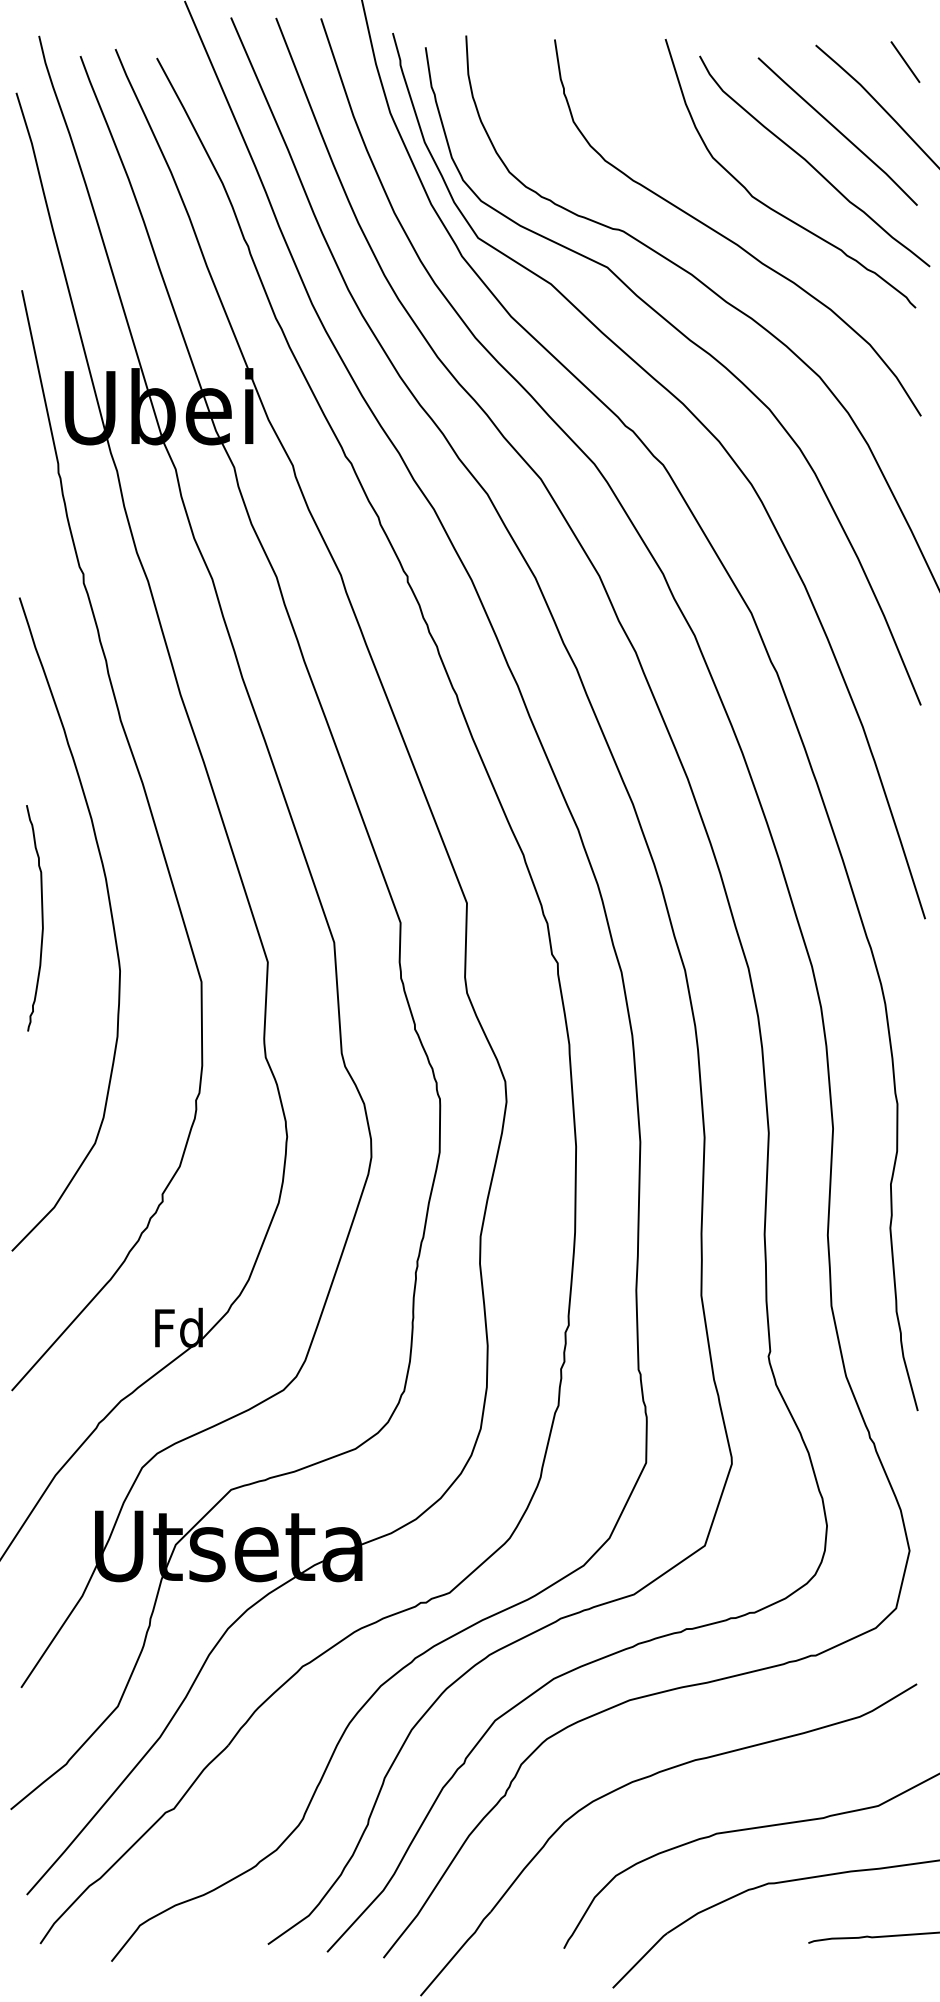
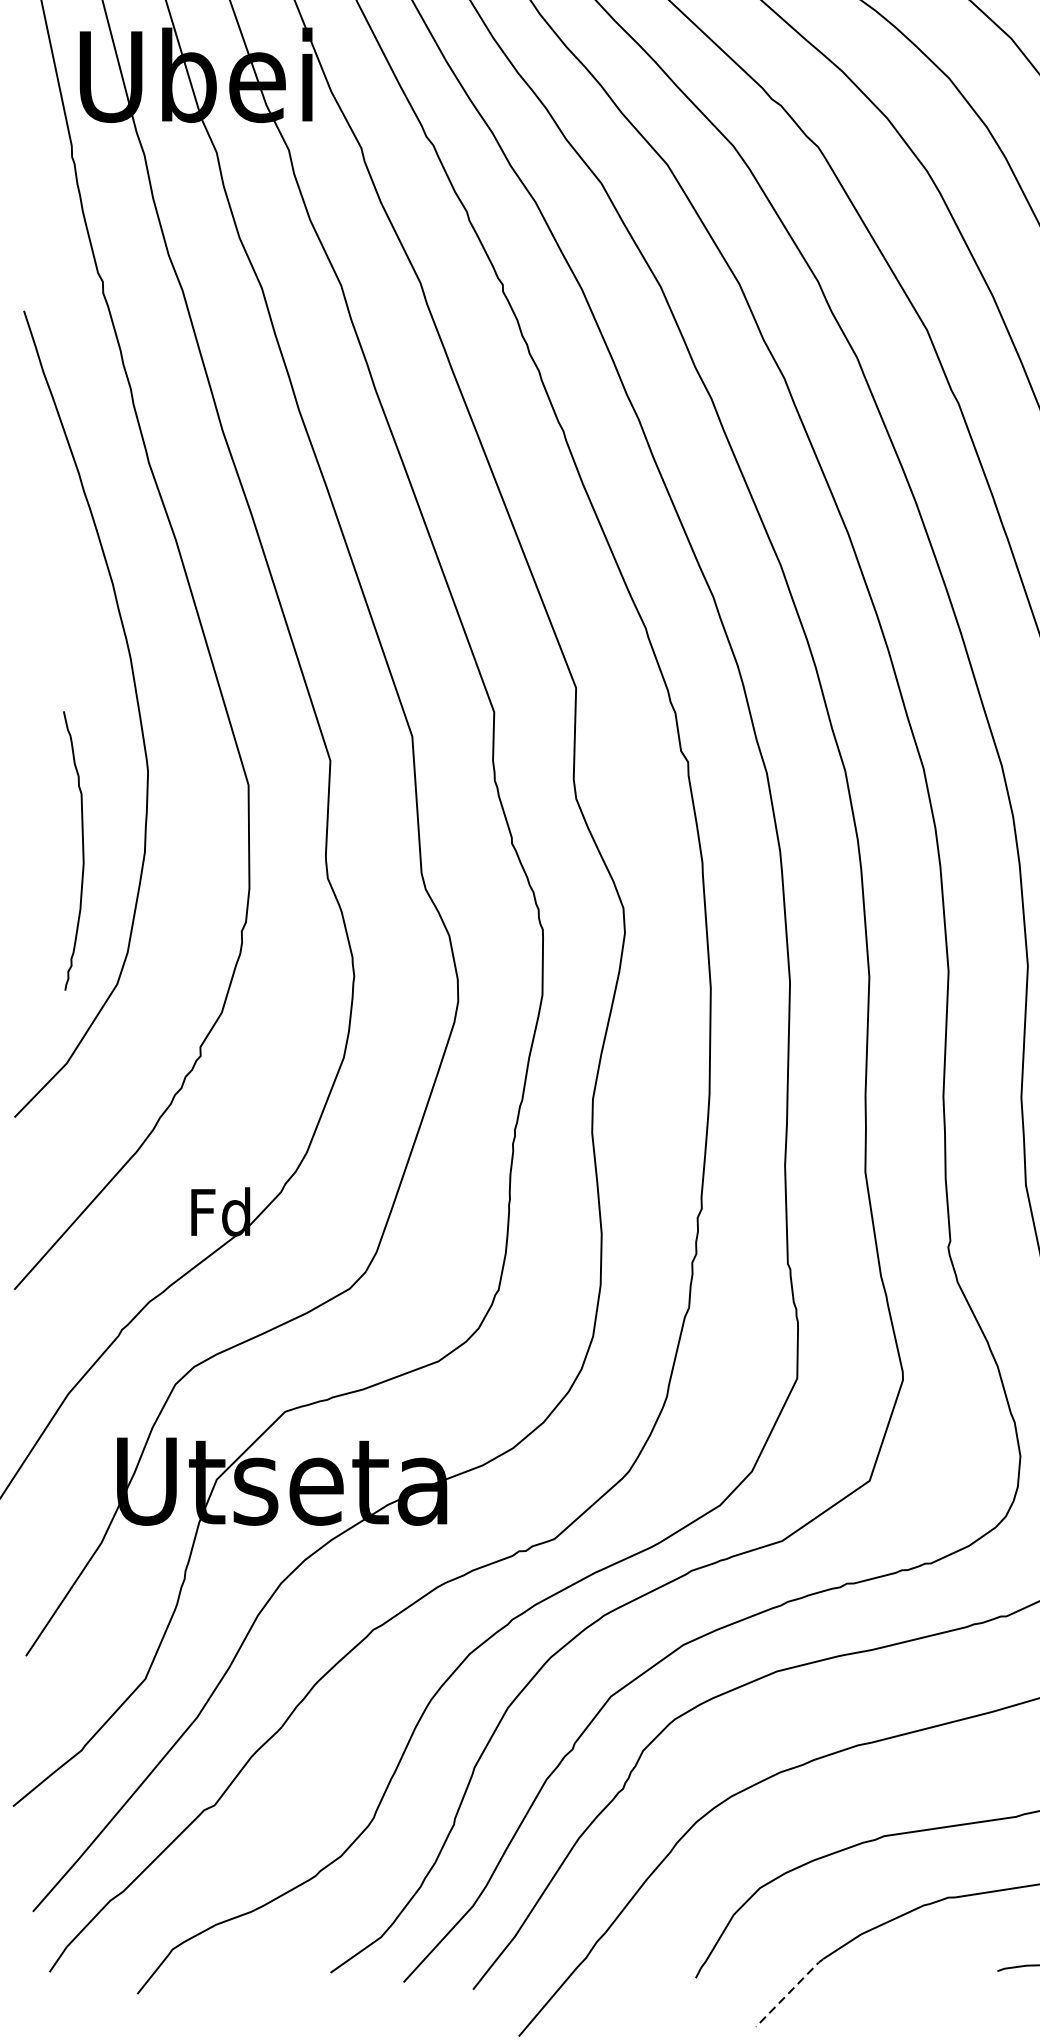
curve: (41, 918) -> (81, 851), moved
line: (639, 1960) -> (789, 1992), solid -> dashed

